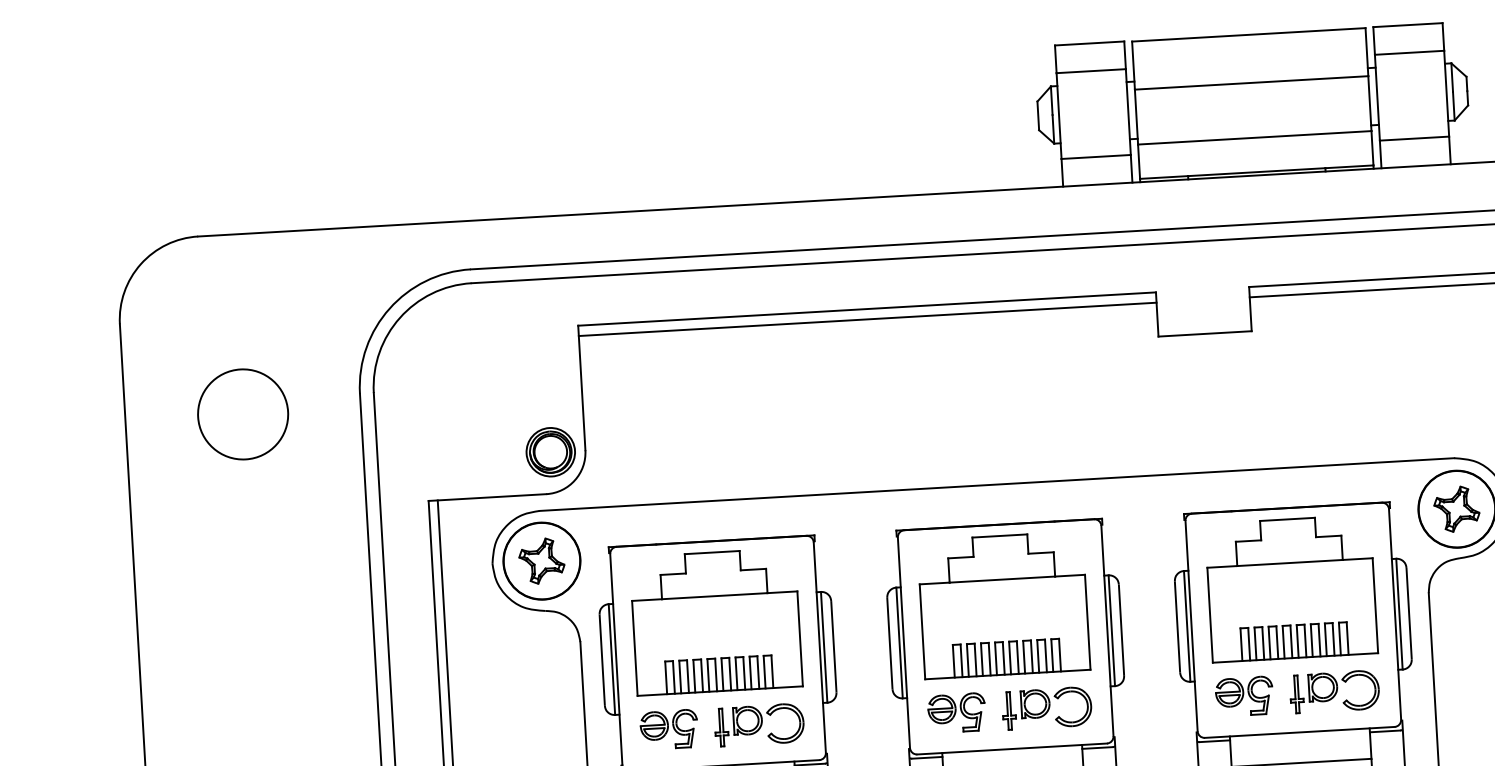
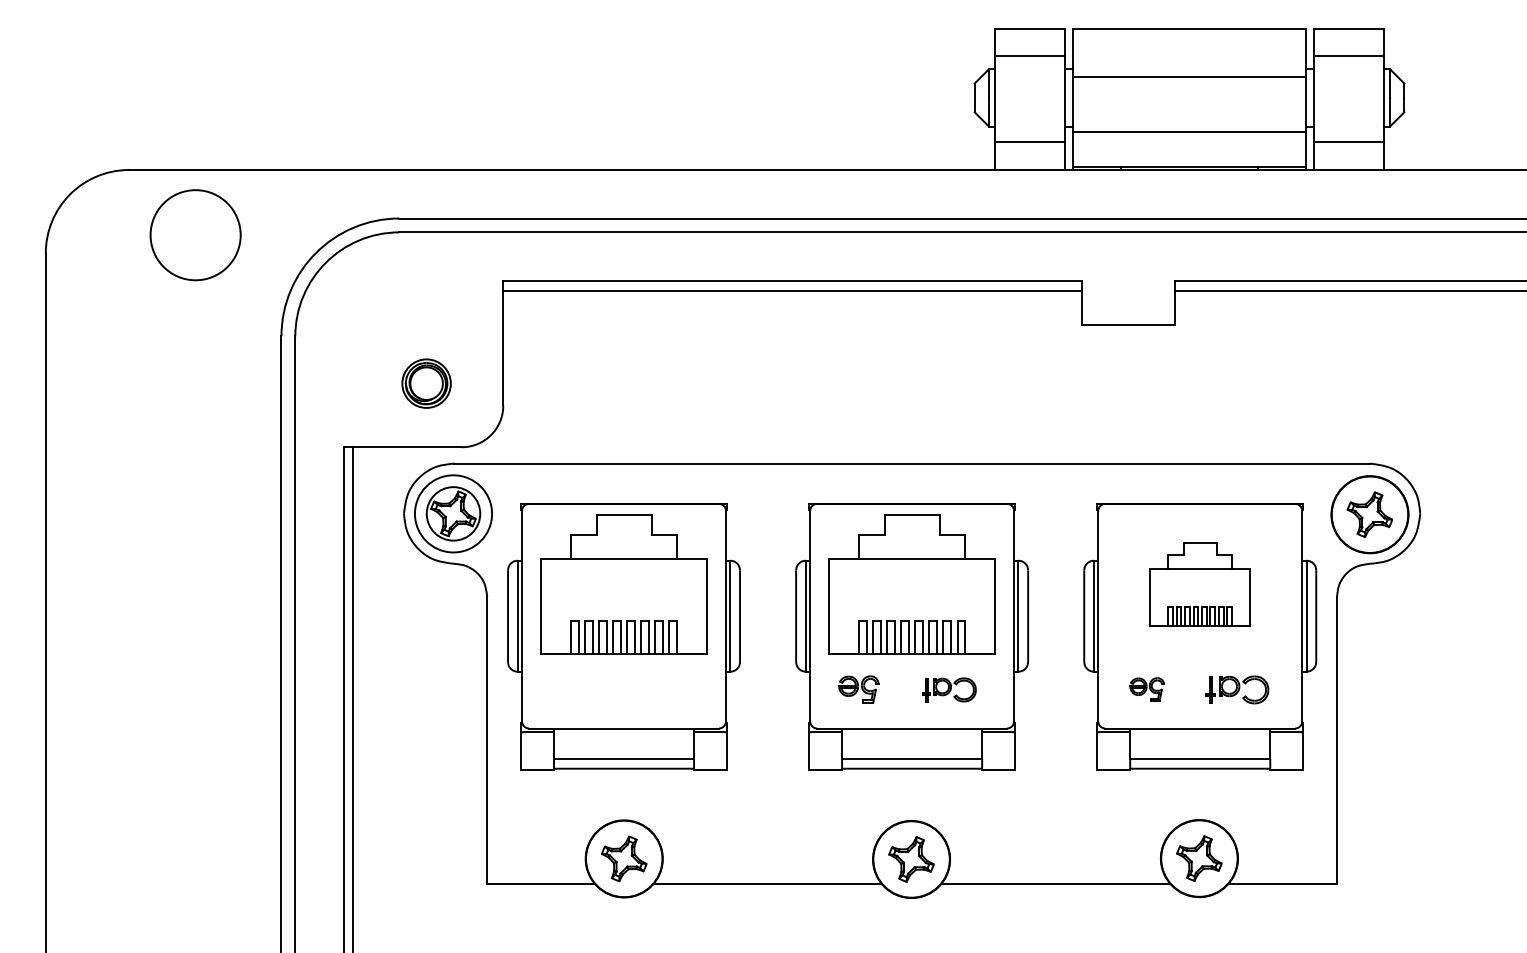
circle: (243, 414) -> (195, 235), moved
part: (550, 452) -> (426, 383), moved
circle: (541, 560) -> (453, 513), size x0.7
part: (1290, 588) -> (1199, 584), size x0.6
part: (1334, 691) -> (1237, 689), size x0.7
part: (1244, 696) -> (1147, 689), size x0.6
part: (1047, 707) -> (949, 689), size x0.6
part: (956, 713) -> (858, 689), size x0.7
part: (759, 724) -> (661, 689), removed
part: (668, 729) -> (570, 689), removed

